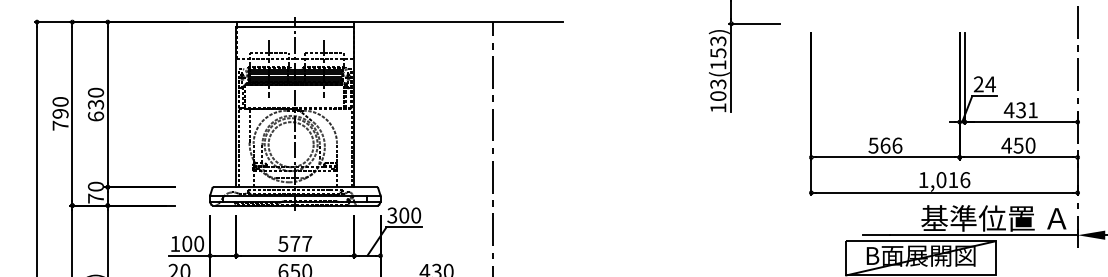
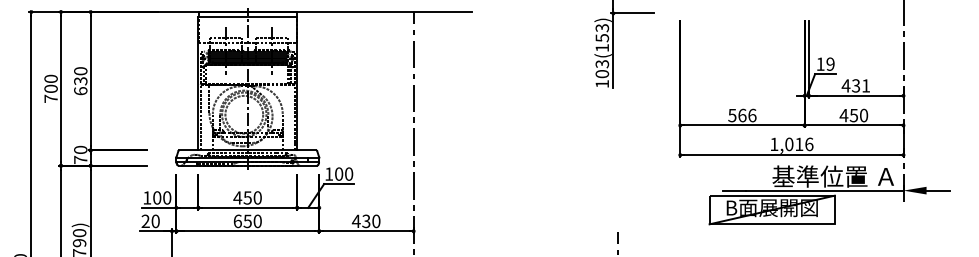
text: (984, 83) -> (825, 63), 24 -> 19
text: (59, 113) -> (50, 88), 790 -> 700
text: (392, 214) -> (329, 173), 300 -> 100
text: (294, 243) -> (247, 197), 577 -> 450

